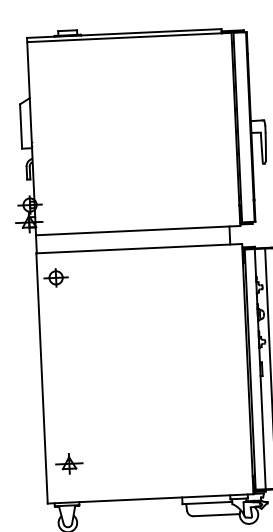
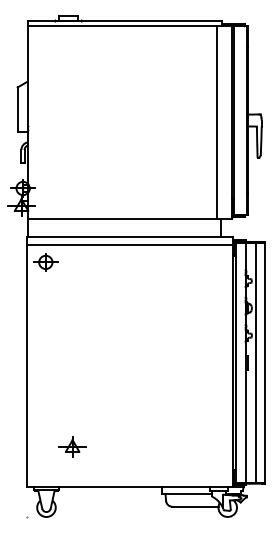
line: (221, 129) -> (217, 121), added
line: (139, 256) -> (130, 244), added
part: (69, 463) -> (72, 446), moved

